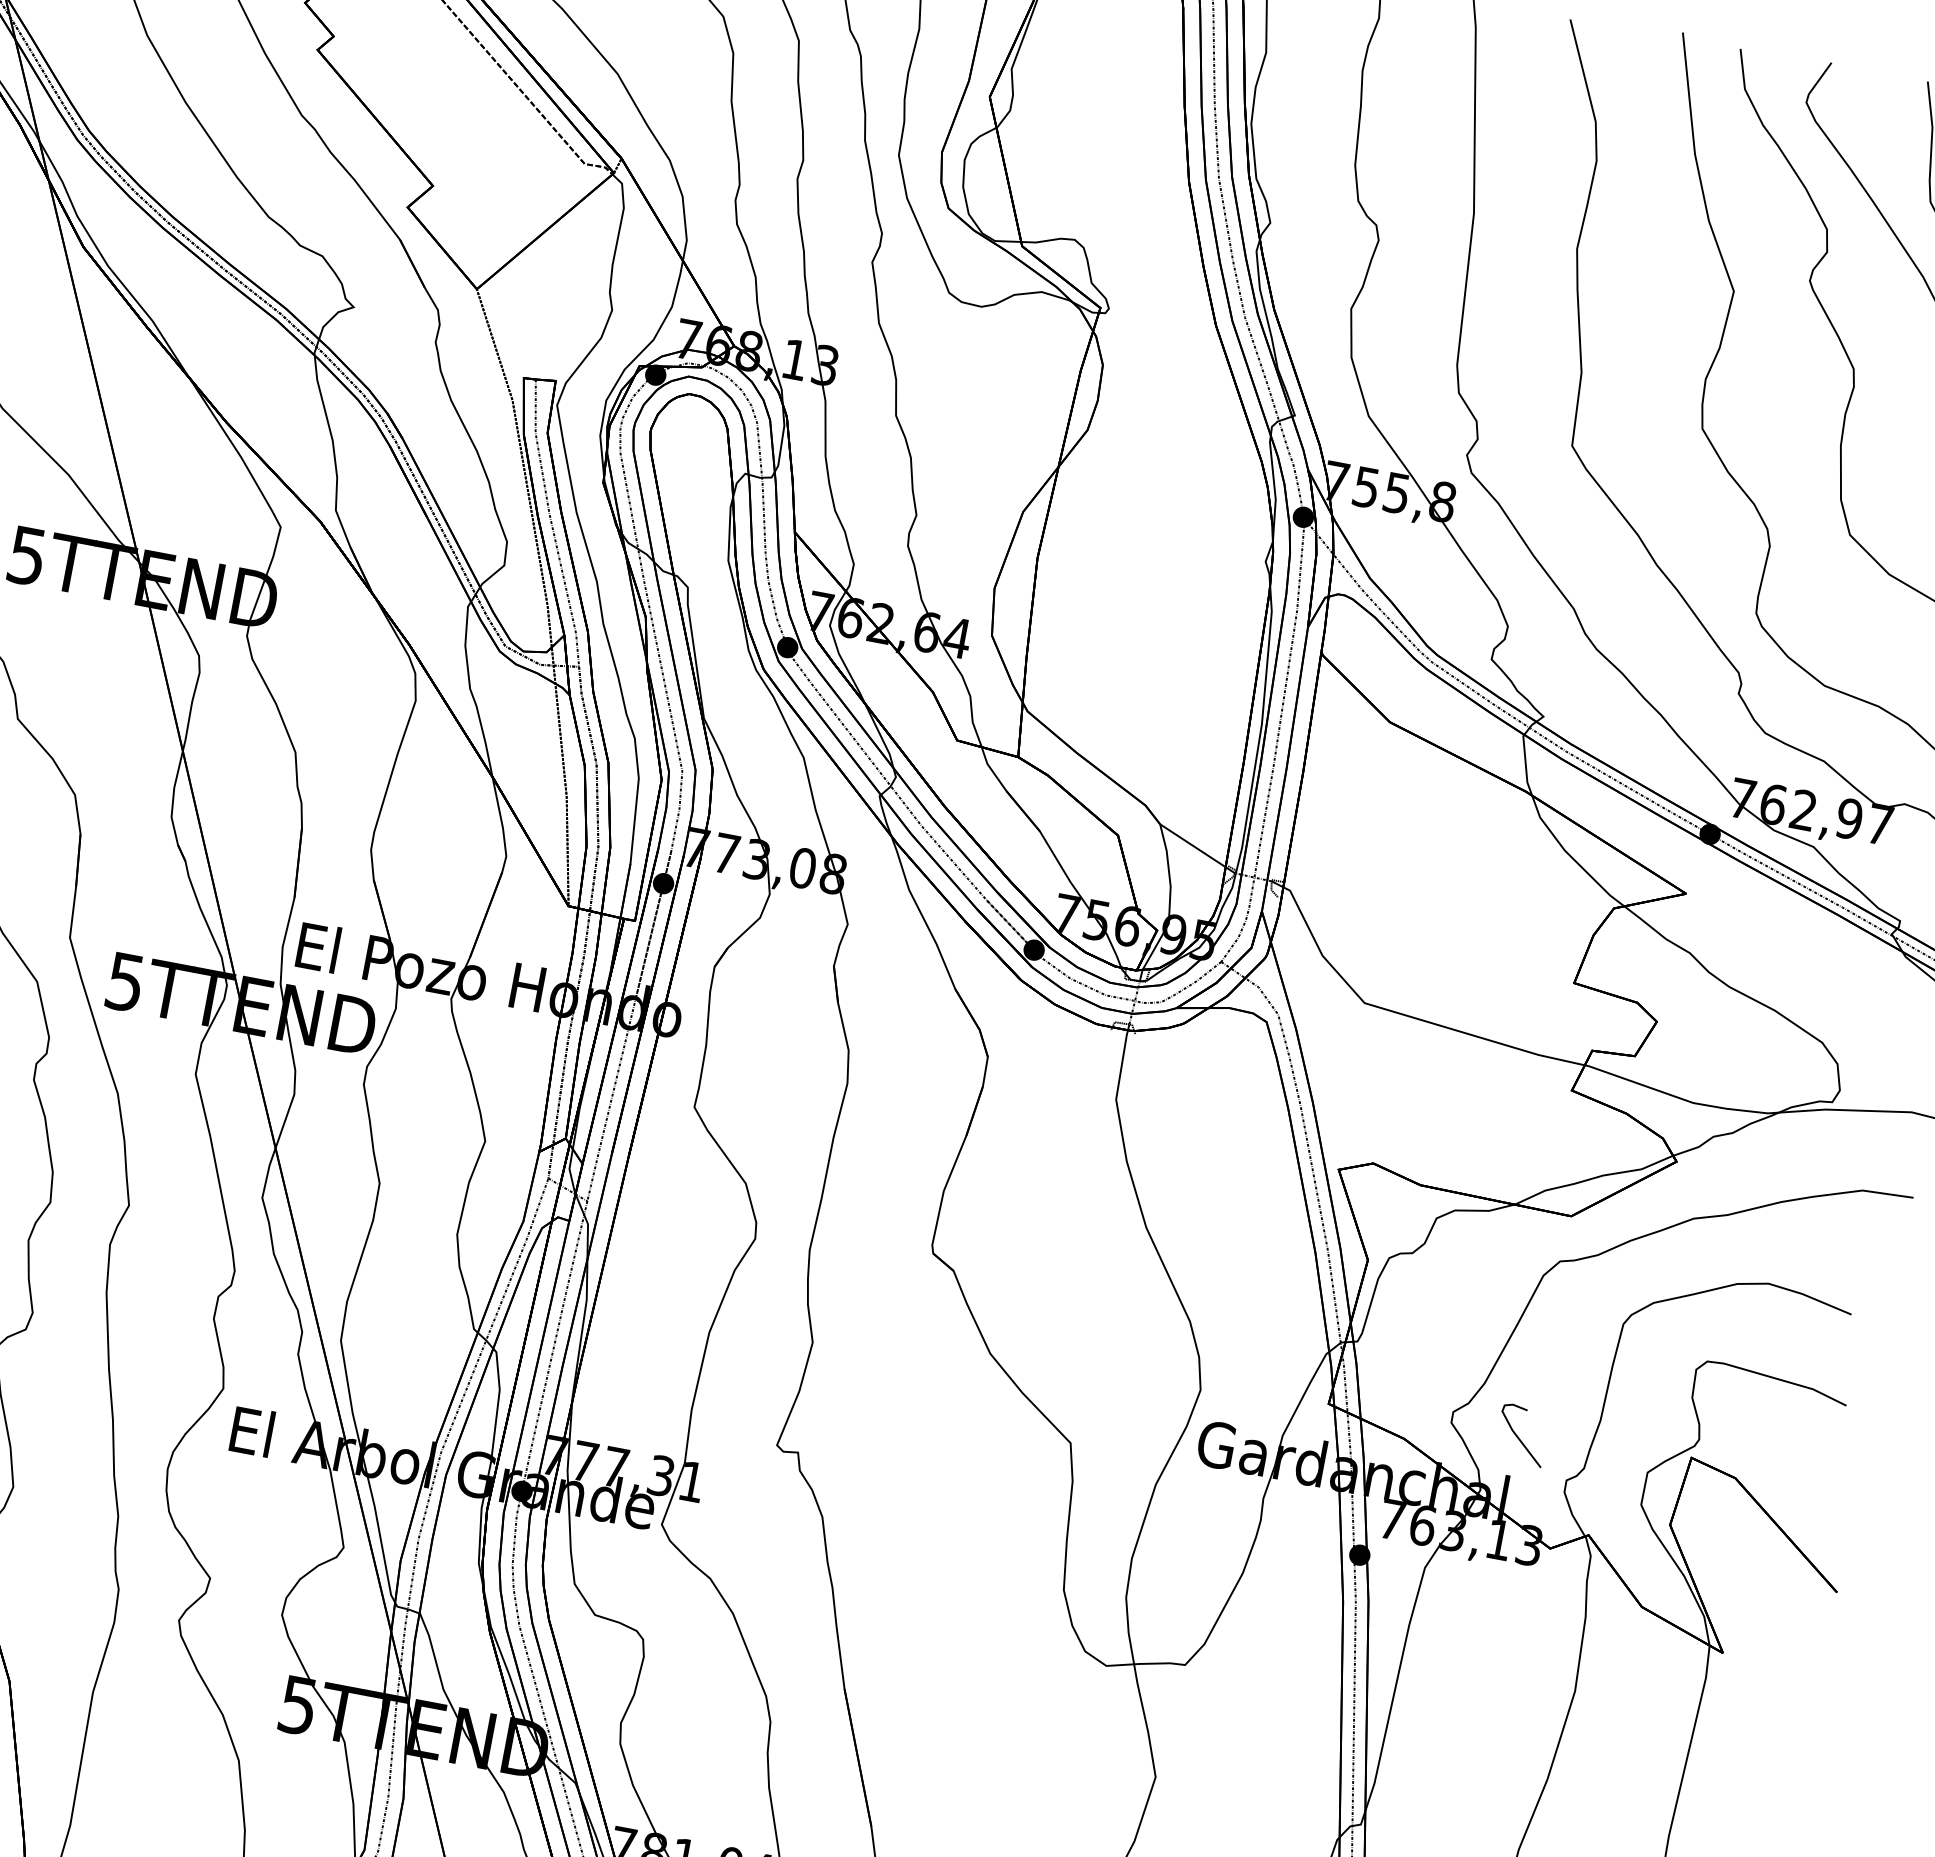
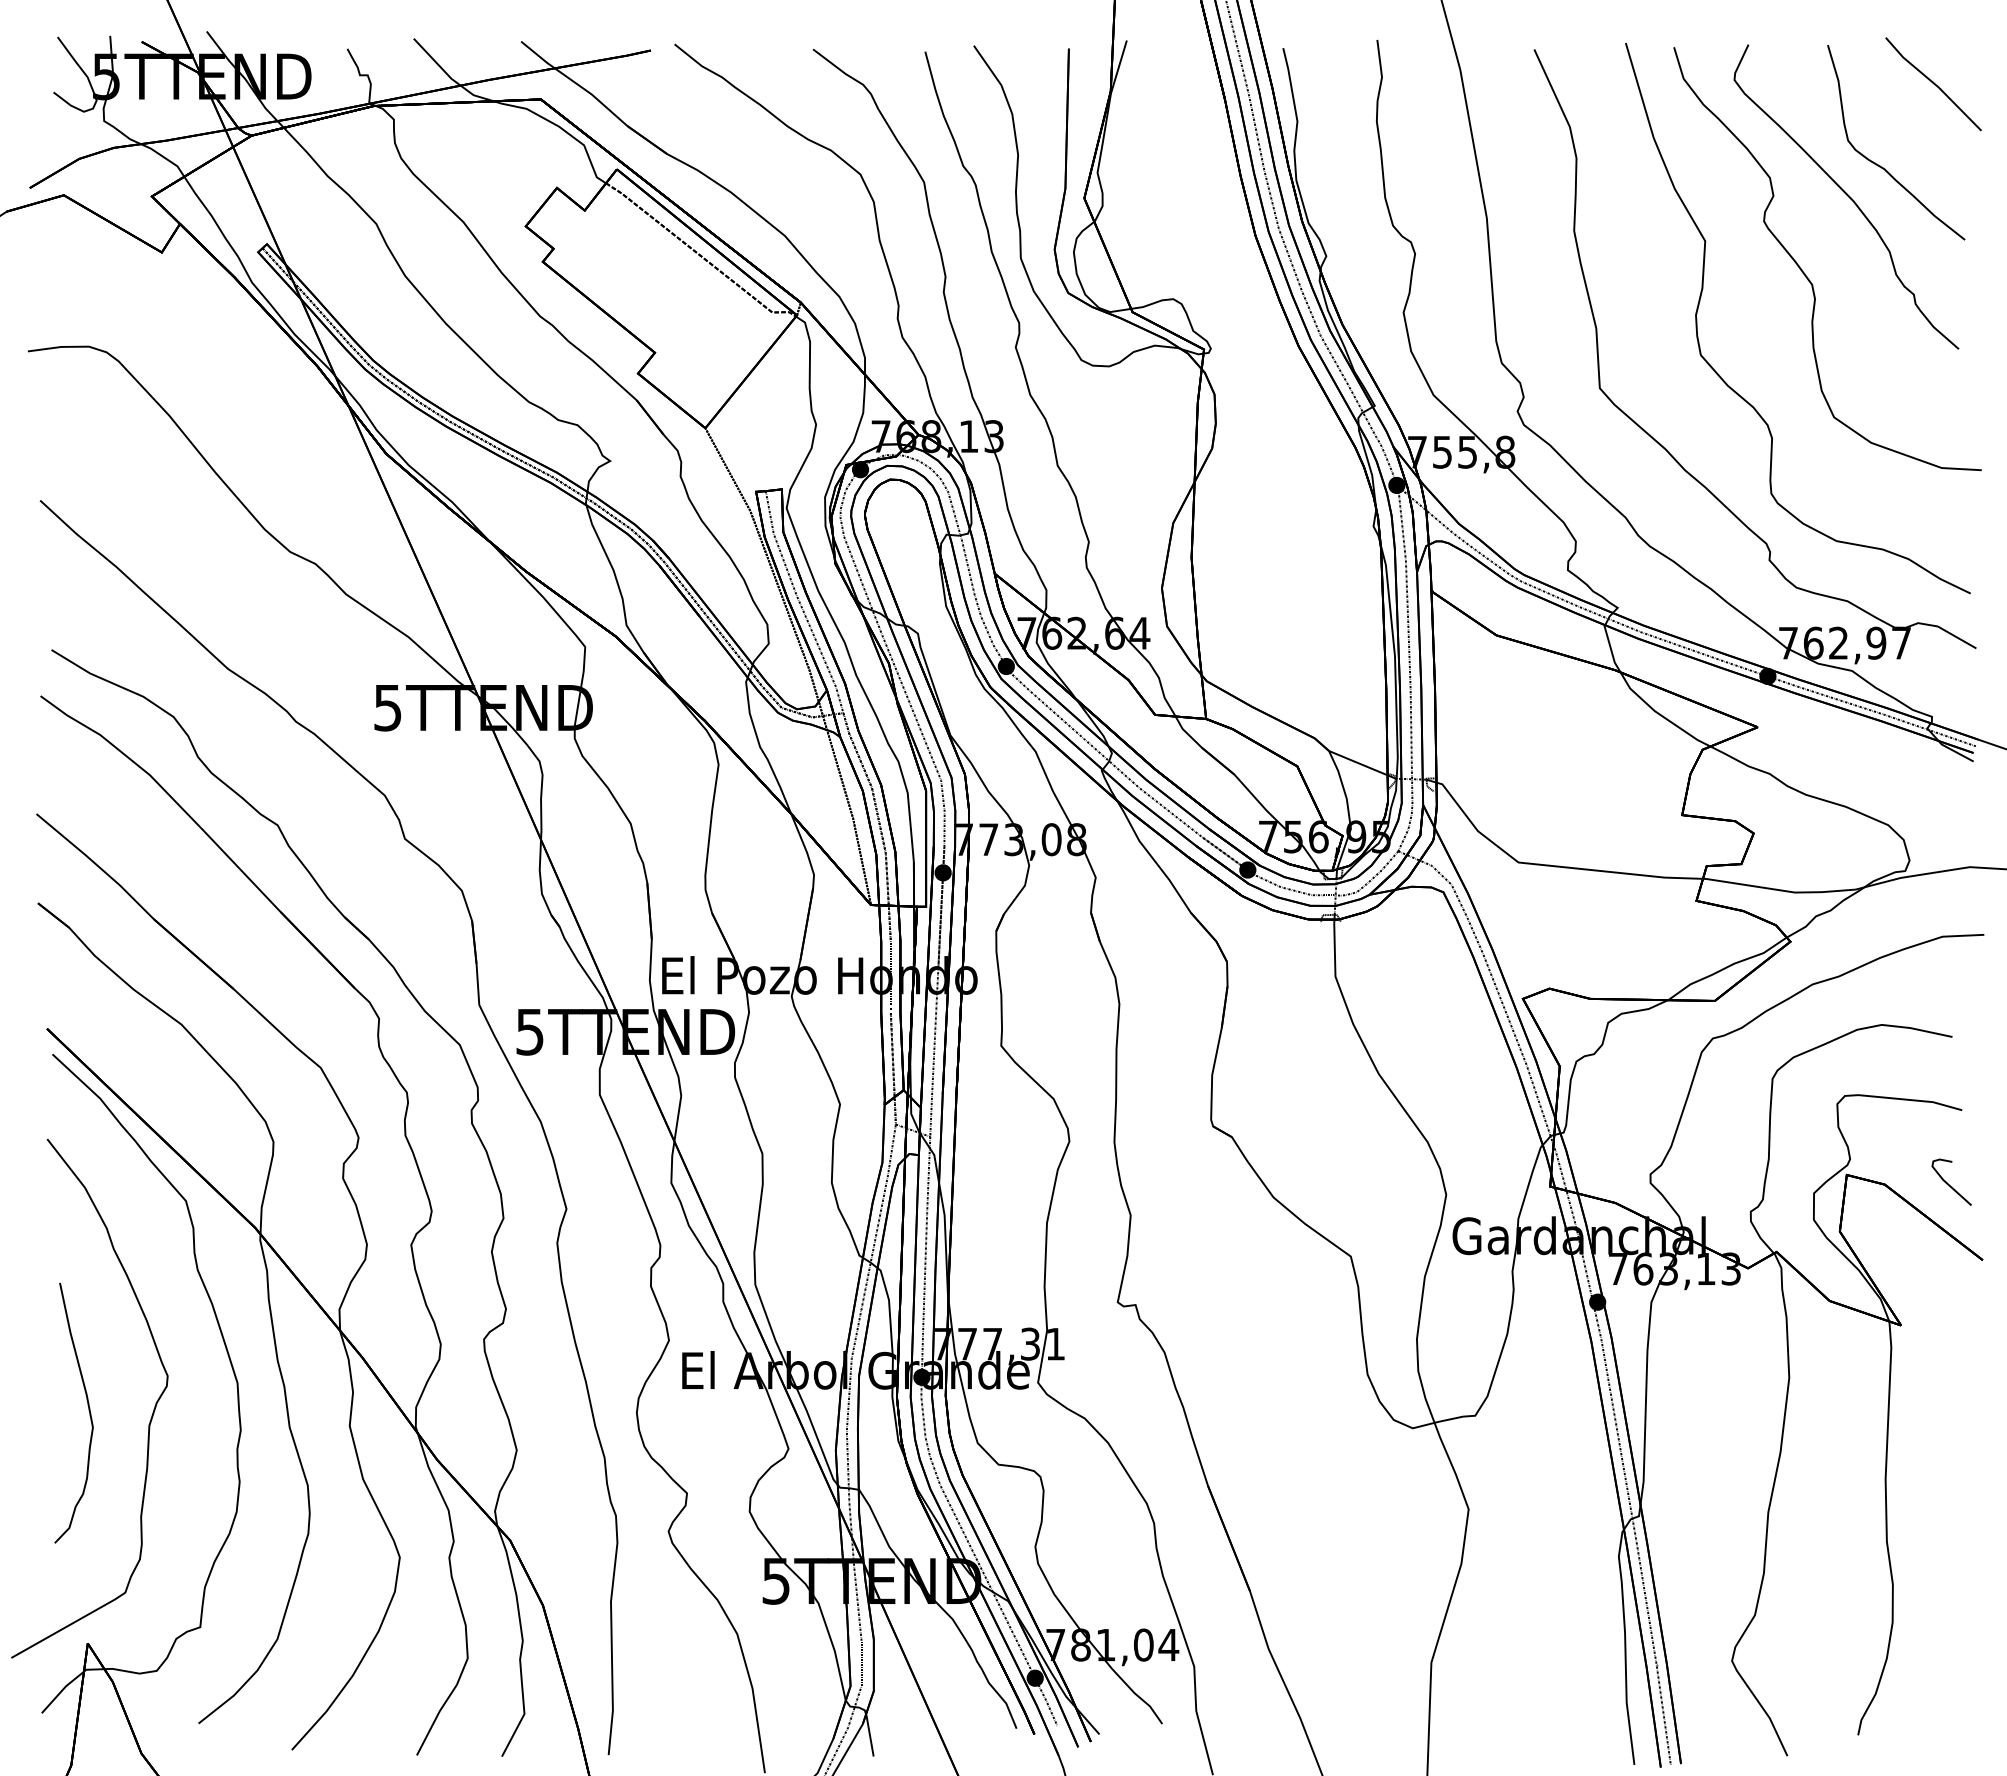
curve: (1518, 1435) -> (1948, 1183), moved

